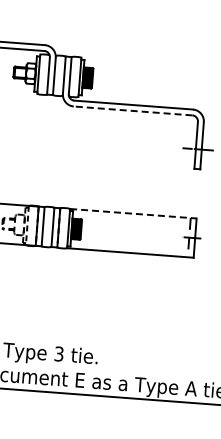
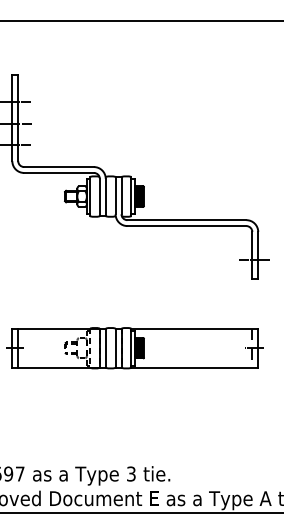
line: (132, 111) -> (186, 226), dashed -> solid
line: (134, 213) -> (195, 328), dashed -> solid

